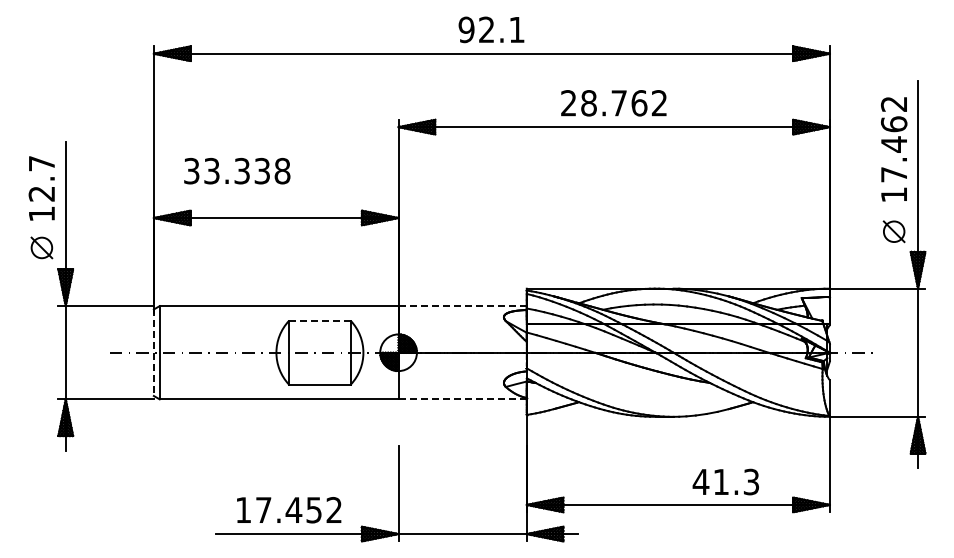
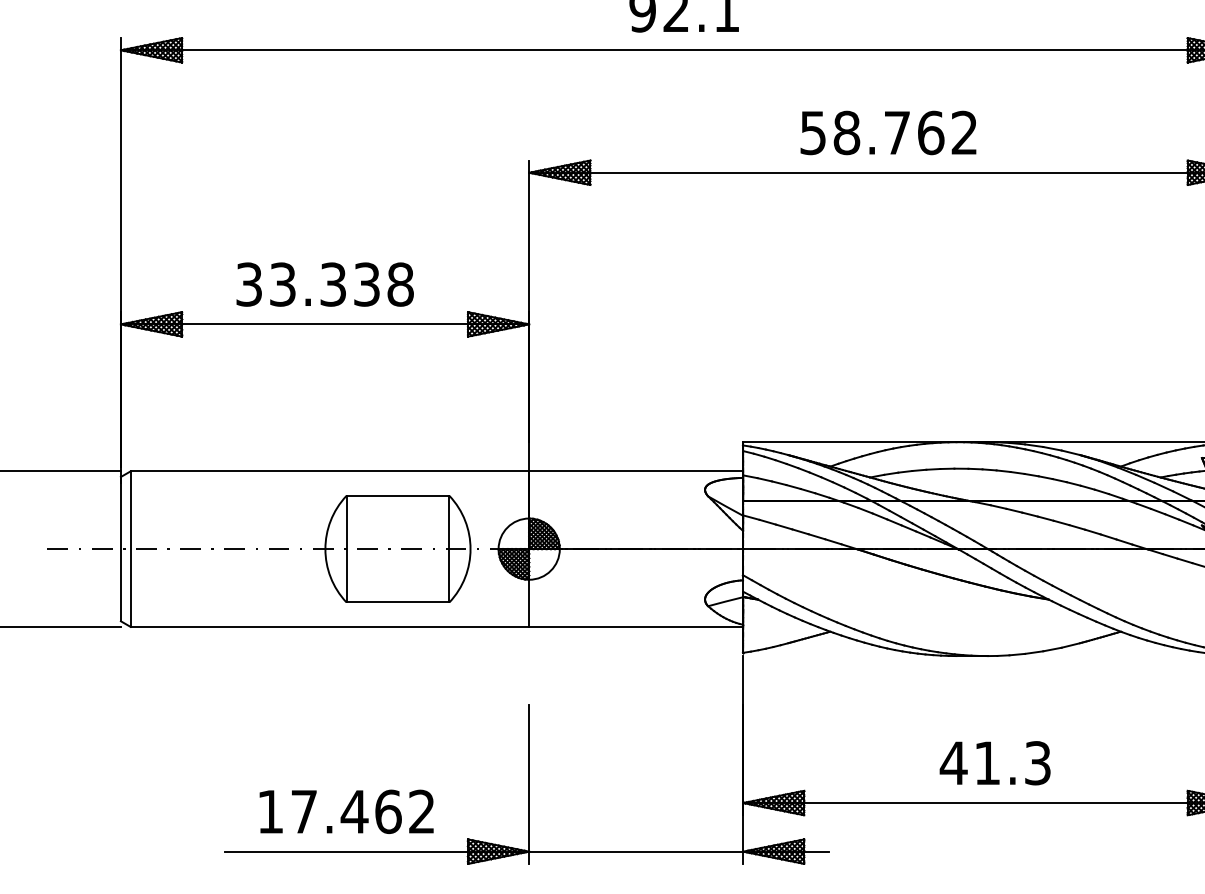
text: (568, 103) -> (812, 133), 28.762 -> 58.762
text: (237, 171) -> (325, 285), moved
line: (463, 306) -> (637, 471), dashed -> solid
line: (319, 320) -> (397, 495), dashed -> solid
line: (153, 353) -> (120, 550), dashed -> solid
line: (463, 399) -> (637, 627), dashed -> solid
text: (725, 481) -> (994, 762), moved
text: (314, 510) -> (388, 812), 17.452 -> 17.462

